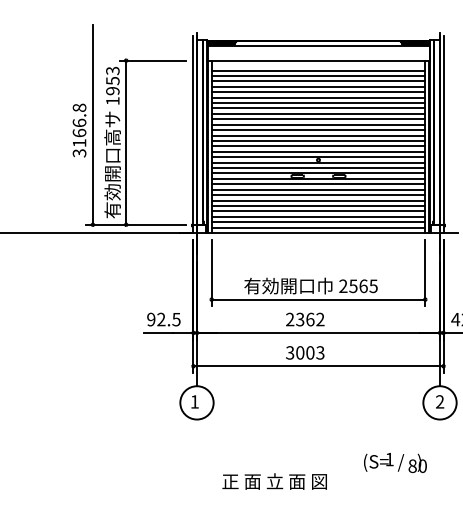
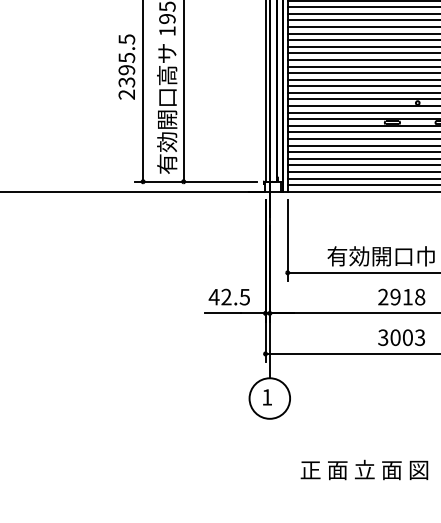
text: (79, 130) -> (126, 66), 3166.8 -> 2395.5
text: (150, 319) -> (213, 297), 92.5 -> 42.5
text: (310, 319) -> (408, 297), 2362 -> 2918
text: (274, 481) -> (364, 469), moved

